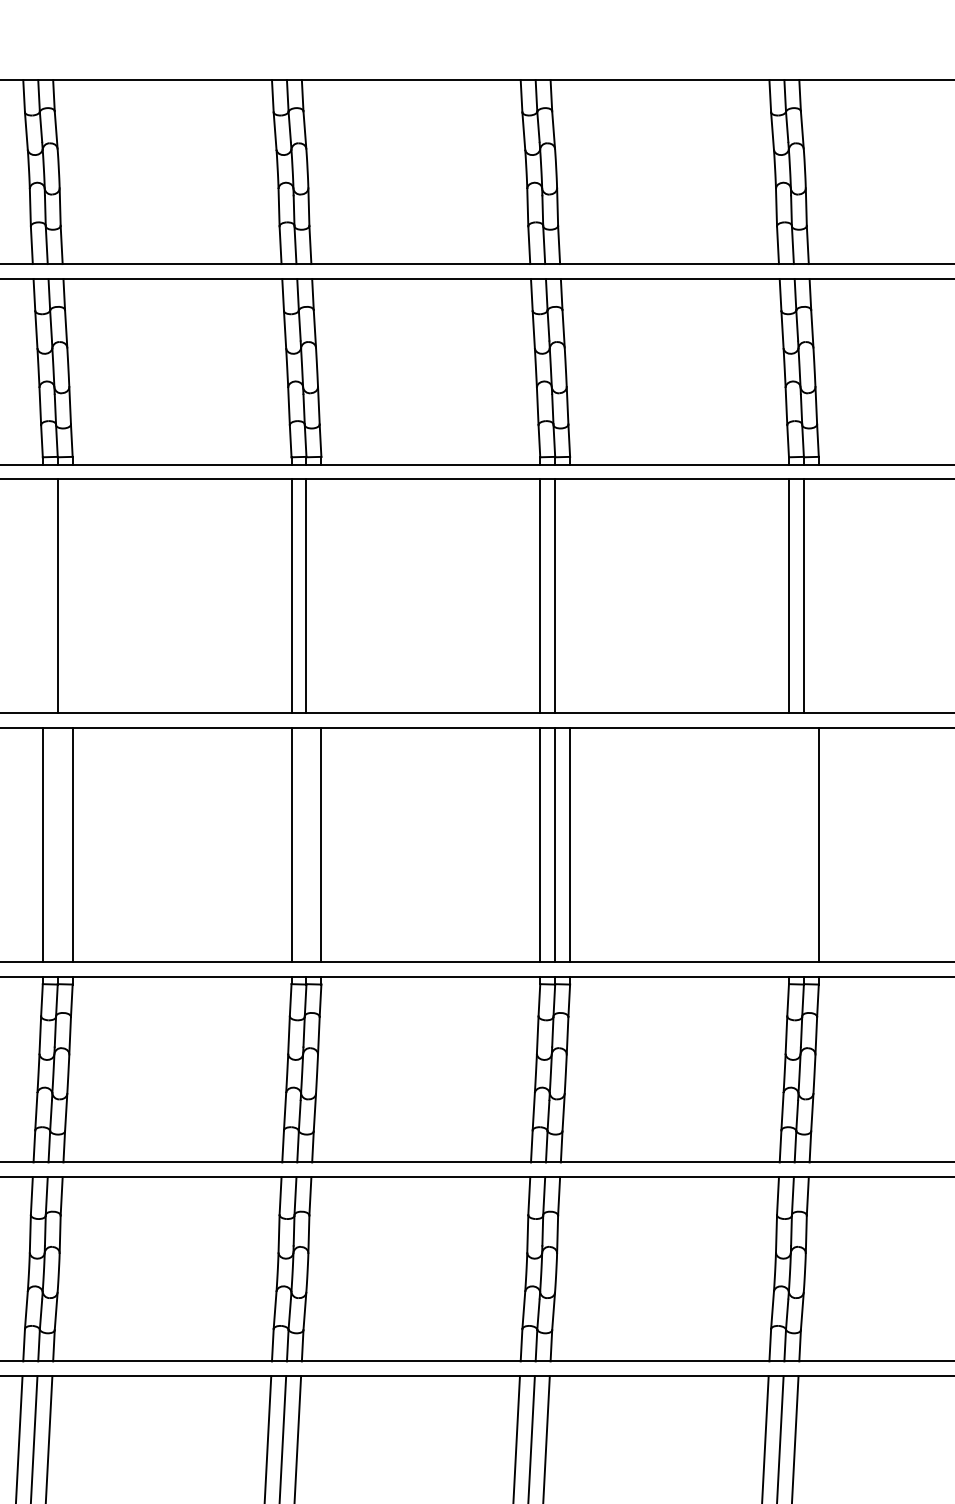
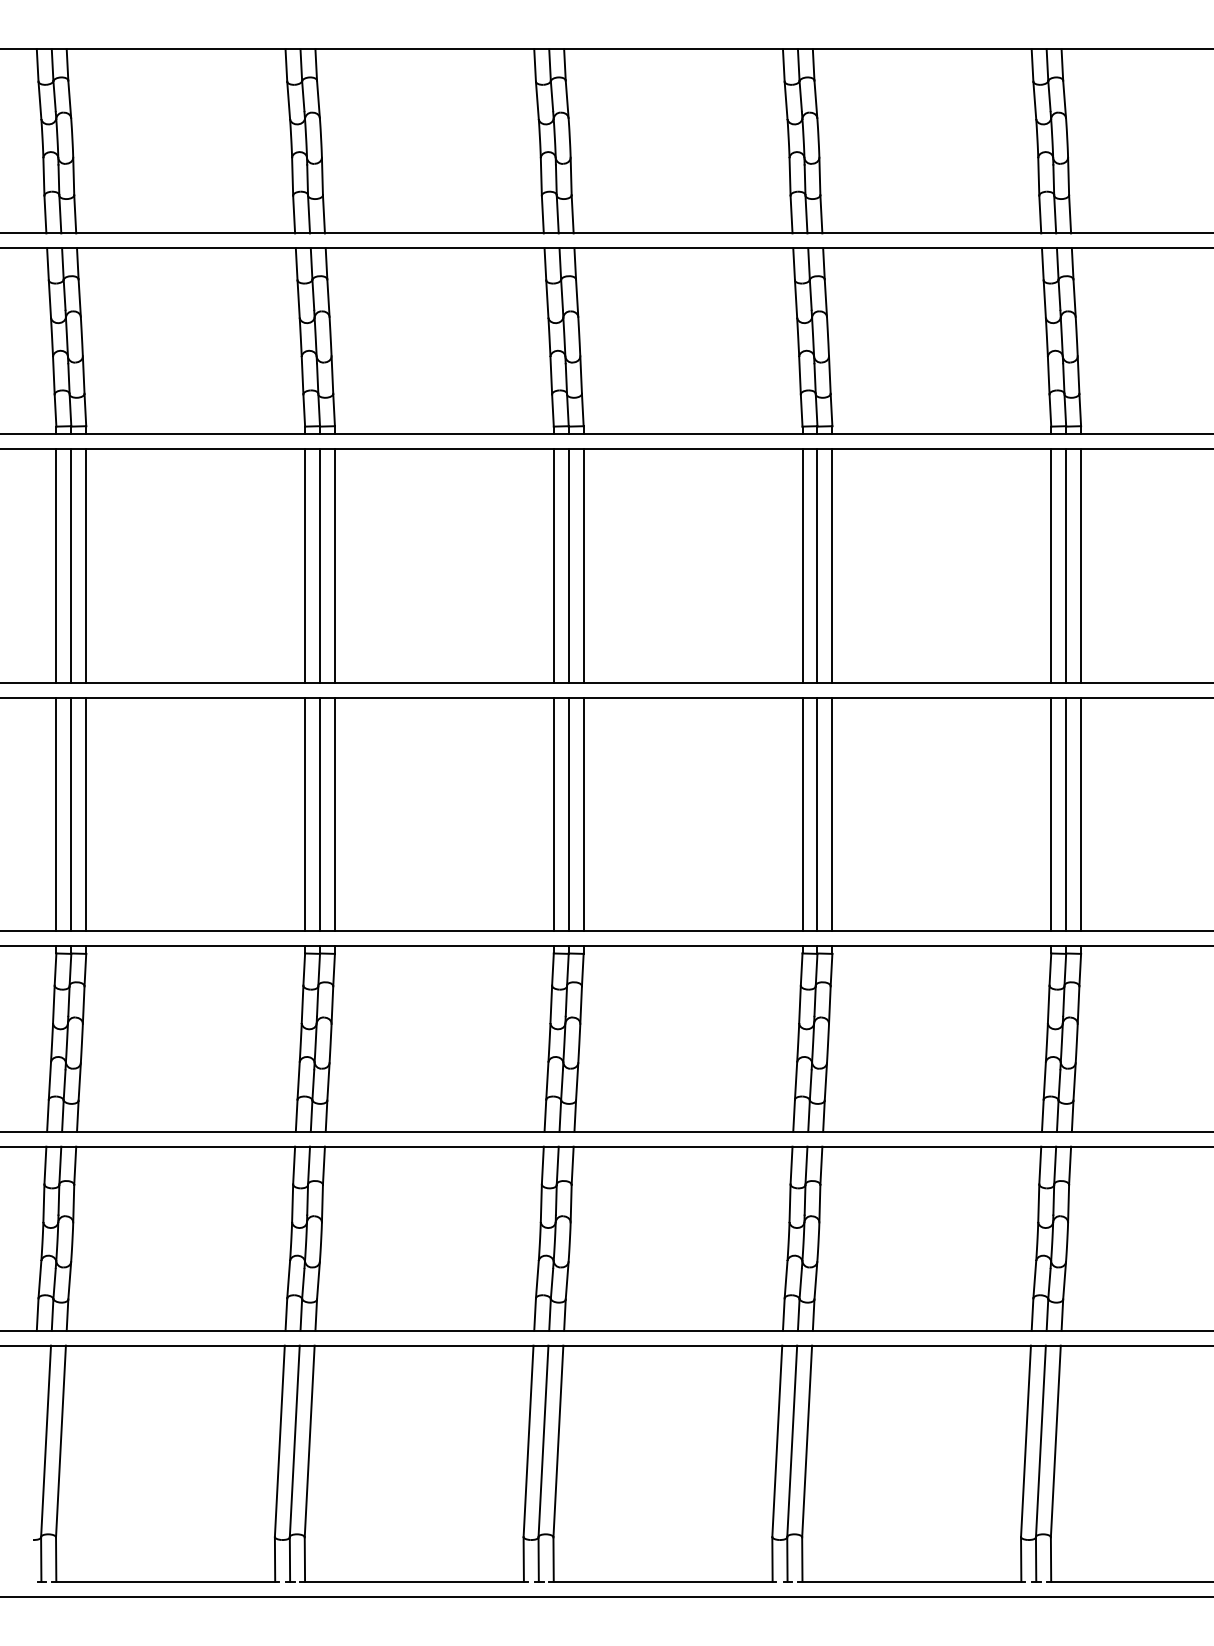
line: (43, 596) -> (305, 565), added
line: (72, 596) -> (334, 565), added
line: (321, 596) -> (583, 565), added
line: (570, 596) -> (832, 565), added
line: (819, 596) -> (1081, 565), added
line: (58, 845) -> (320, 814), added
line: (306, 845) -> (568, 814), added
line: (789, 845) -> (1051, 814), added
line: (804, 845) -> (1066, 814), added

